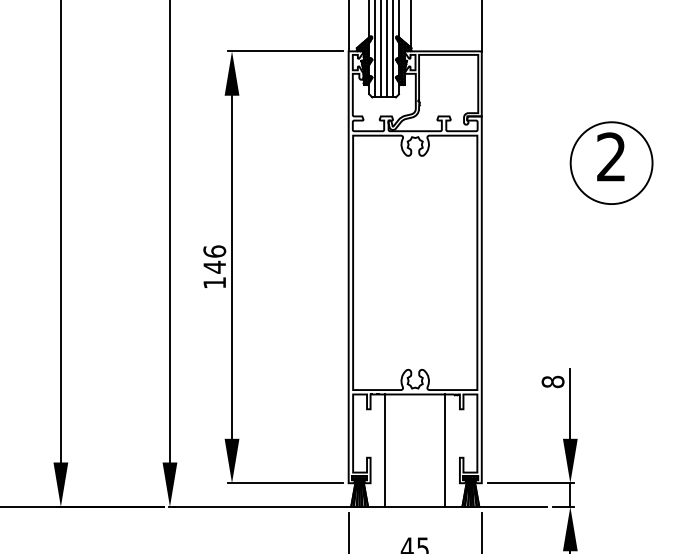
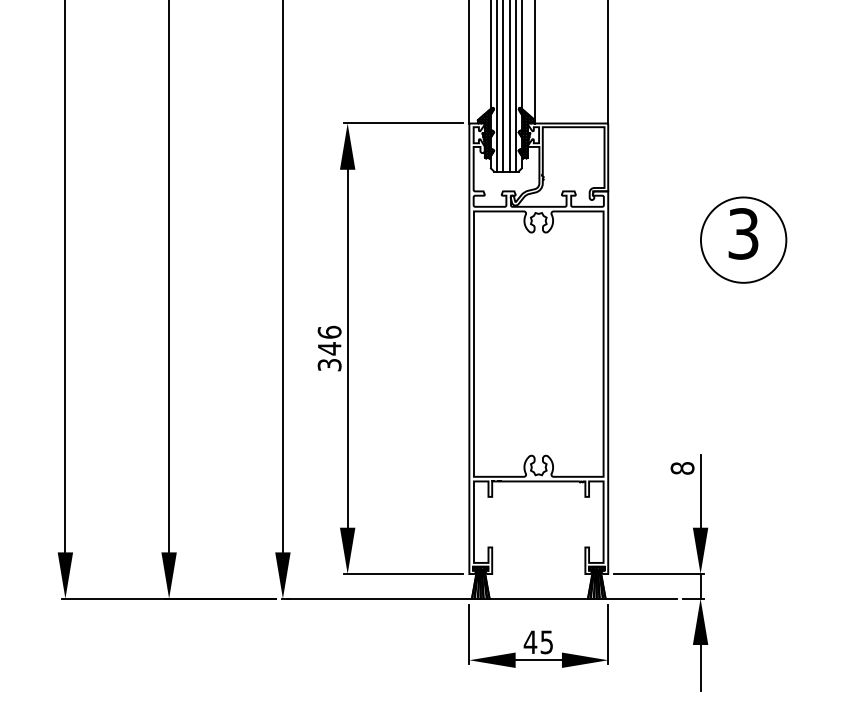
text: (611, 156) -> (743, 233), 2 -> 3
text: (214, 283) -> (329, 365), 146 -> 346
line: (385, 450) -> (507, 539), removed
line: (444, 450) -> (569, 539), removed

